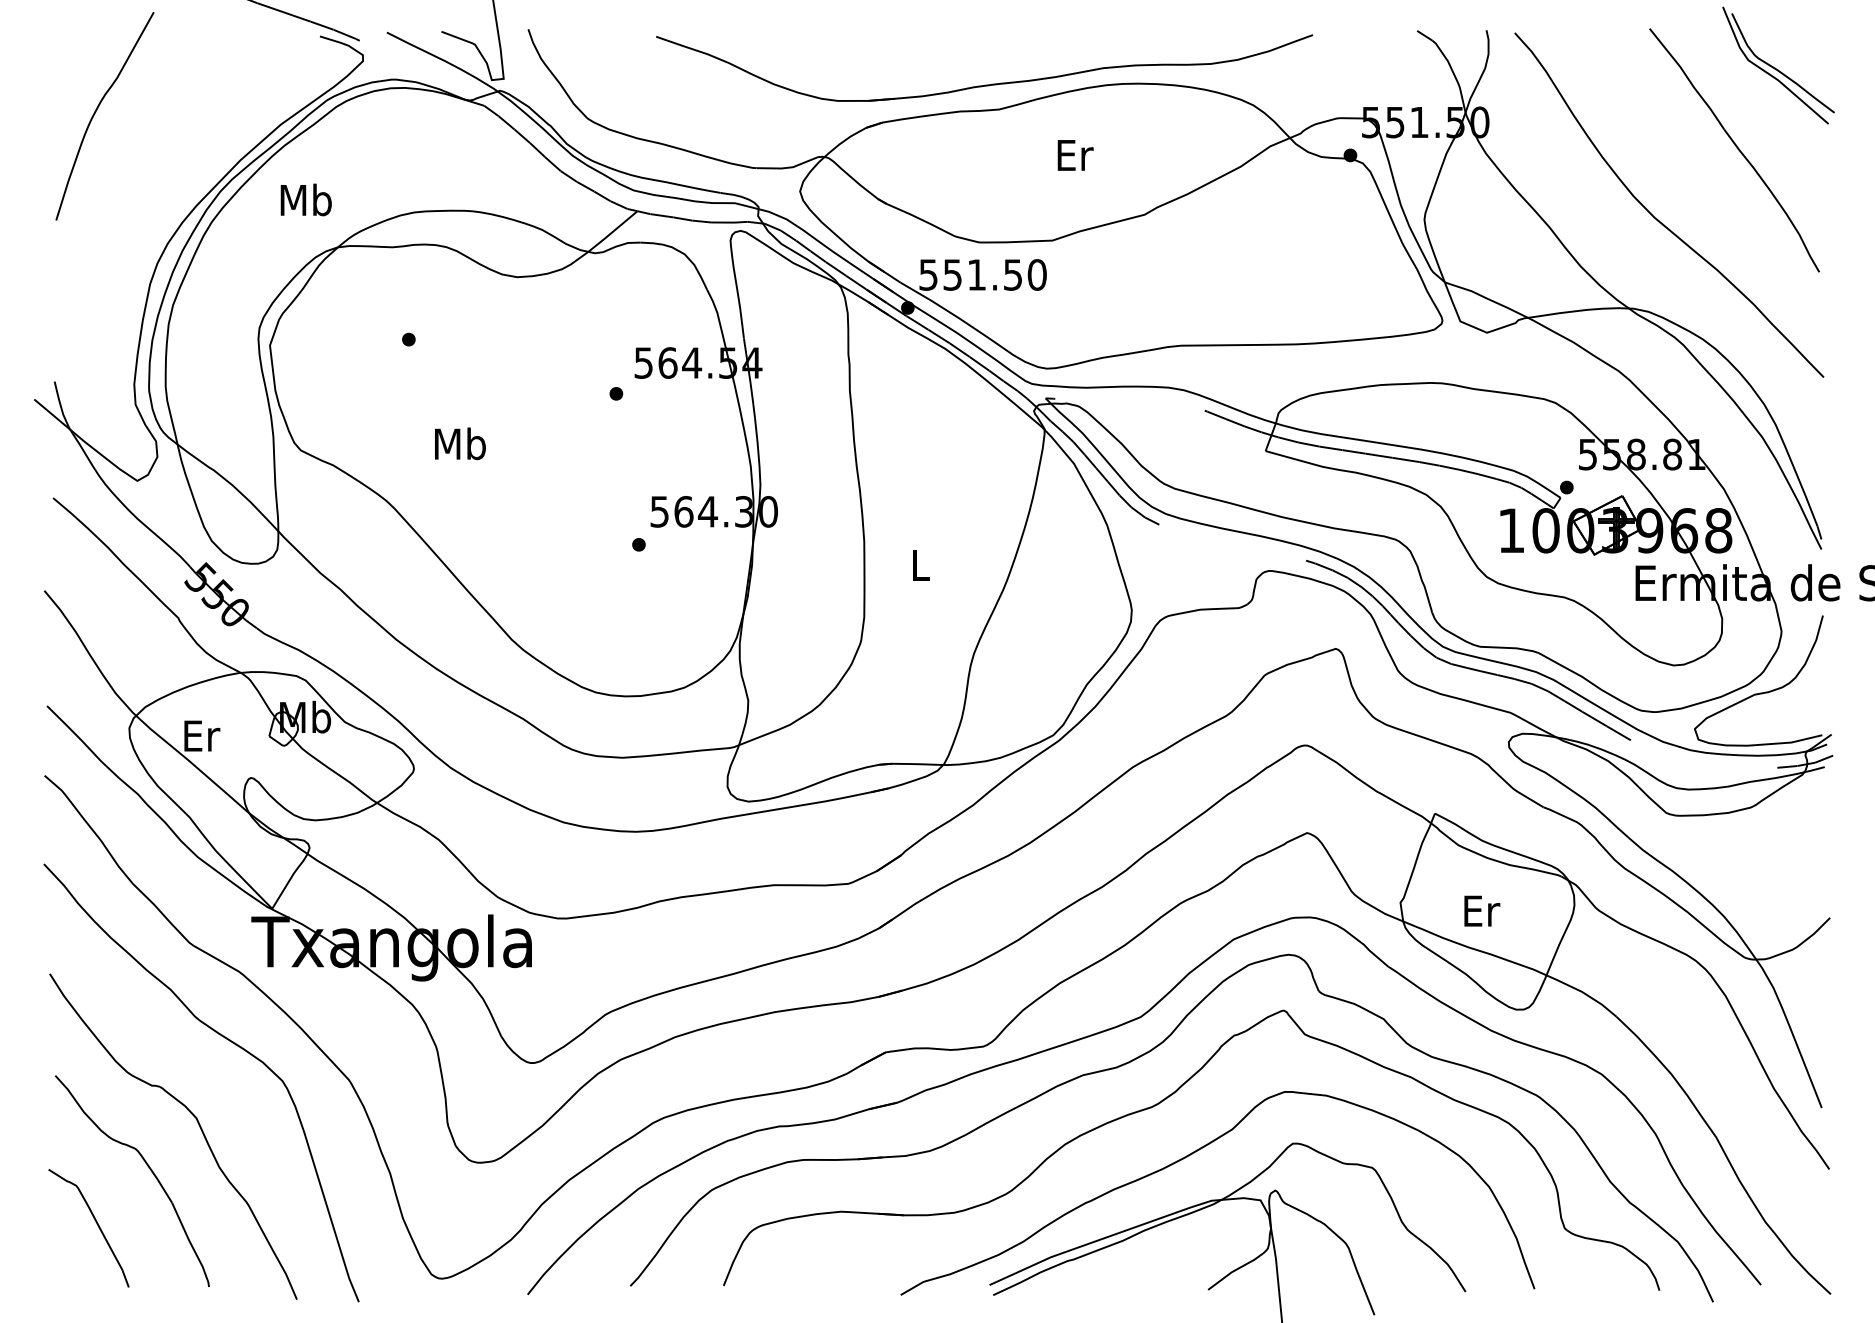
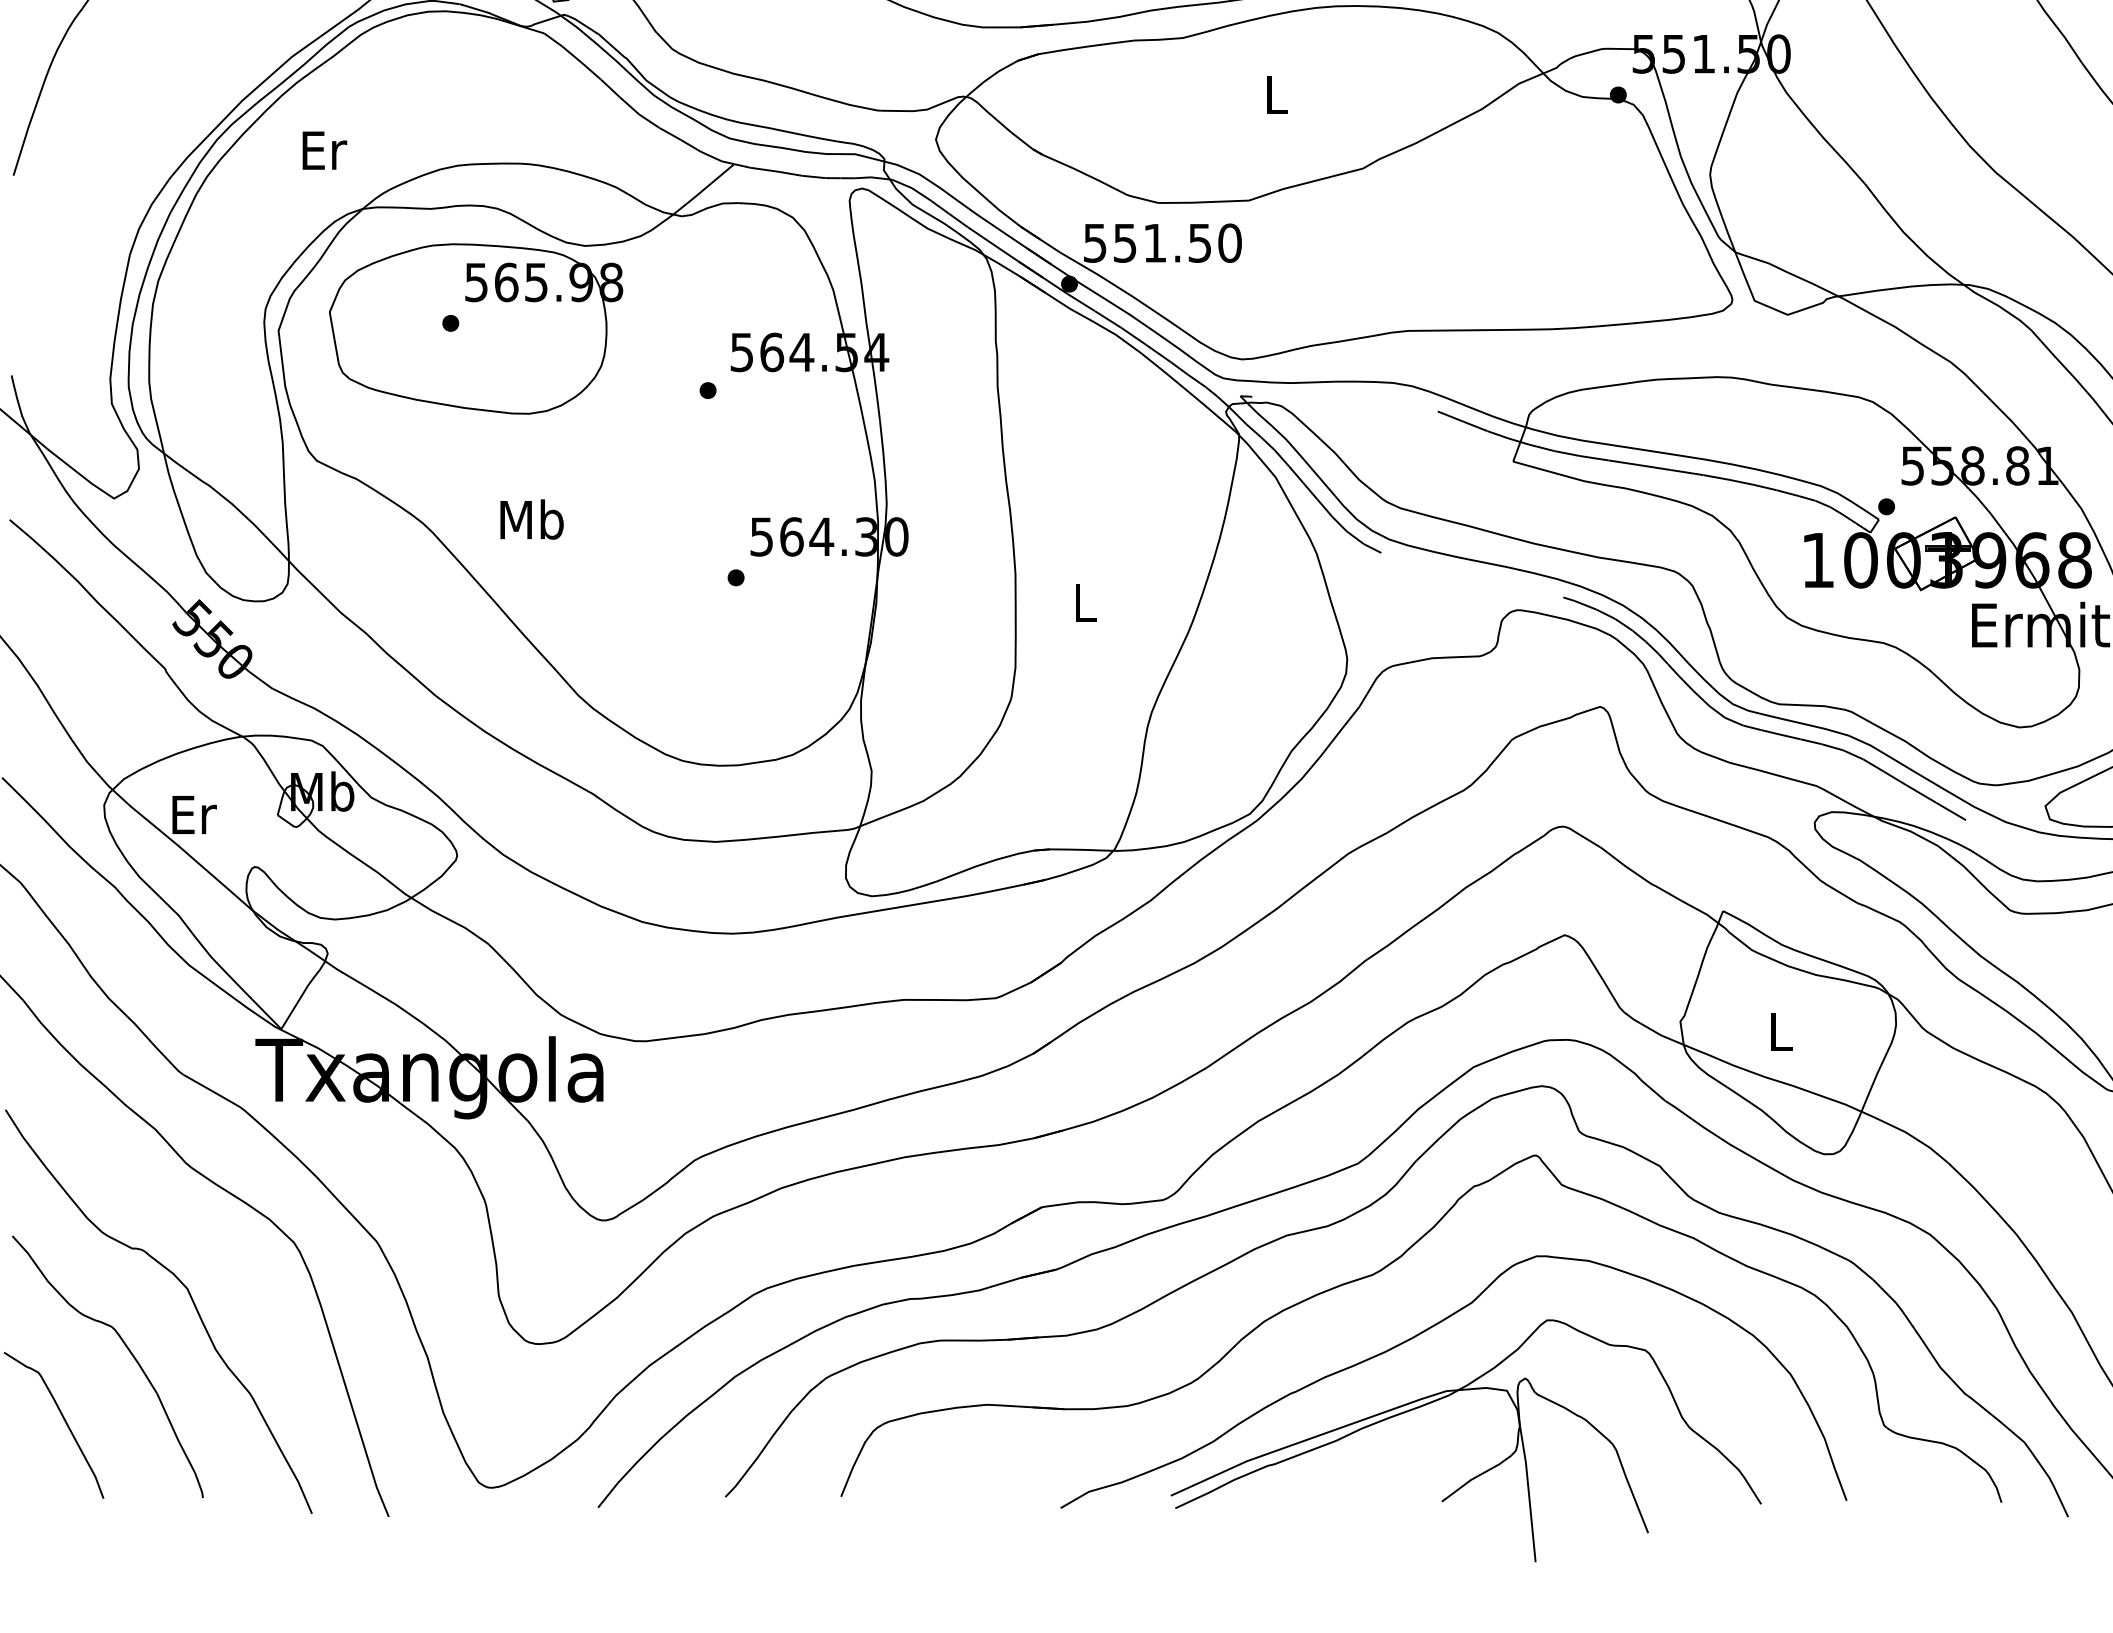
text: (1075, 155) -> (1277, 95), Er -> L
text: (305, 199) -> (322, 149), Mb -> Er
part: (428, 343) -> (475, 328), added
text: (460, 443) -> (532, 519), moved
text: (1482, 910) -> (1782, 1031), Er -> L

